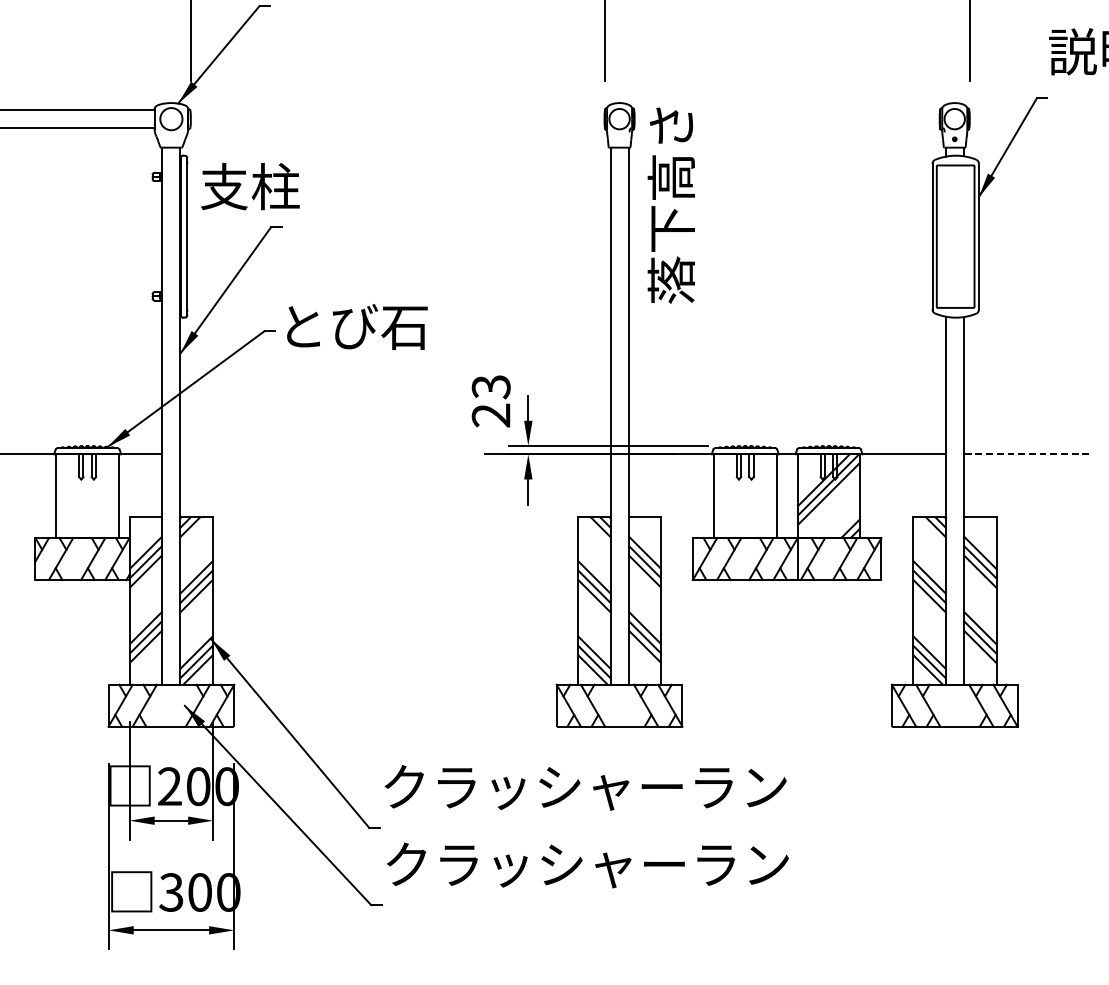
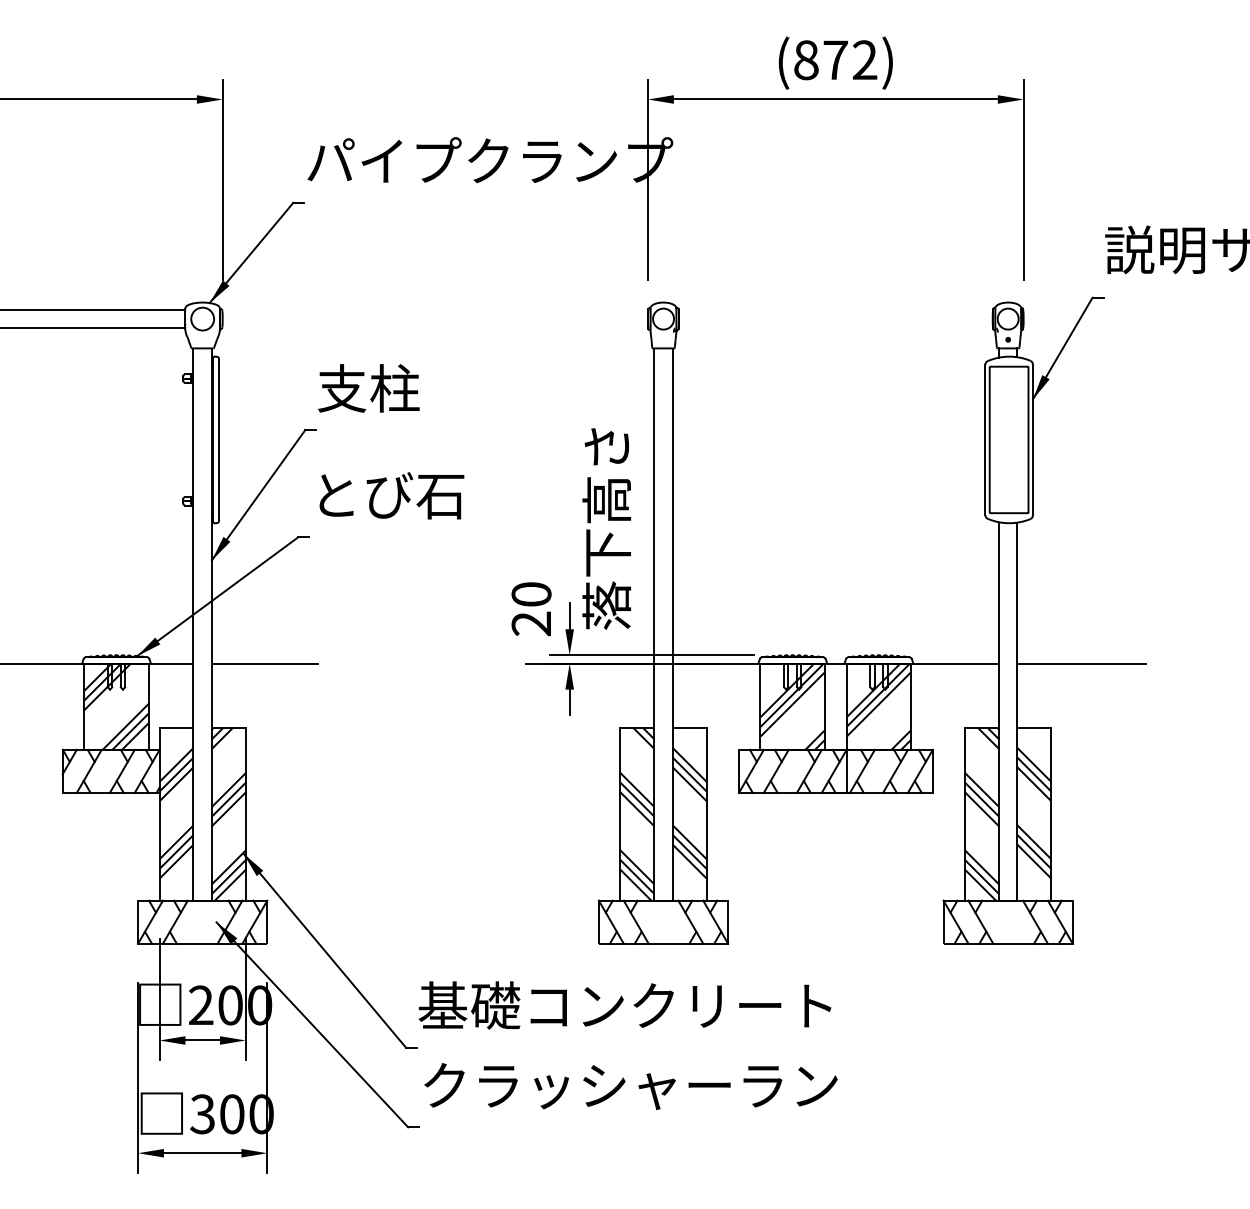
text: (250, 186) -> (368, 388), moved
text: (671, 205) -> (606, 528), moved
text: (356, 326) -> (391, 495), moved
text: (491, 386) -> (531, 594), 23 -> 20
line: (231, 454) -> (264, 663), added
line: (1026, 454) -> (1081, 663), dashed -> solid
hatch: (87, 495) -> (116, 706), added
hatch: (745, 495) -> (792, 706), added
text: (583, 786) -> (626, 1005), クラッシャーラン -> 基礎コンクリート

